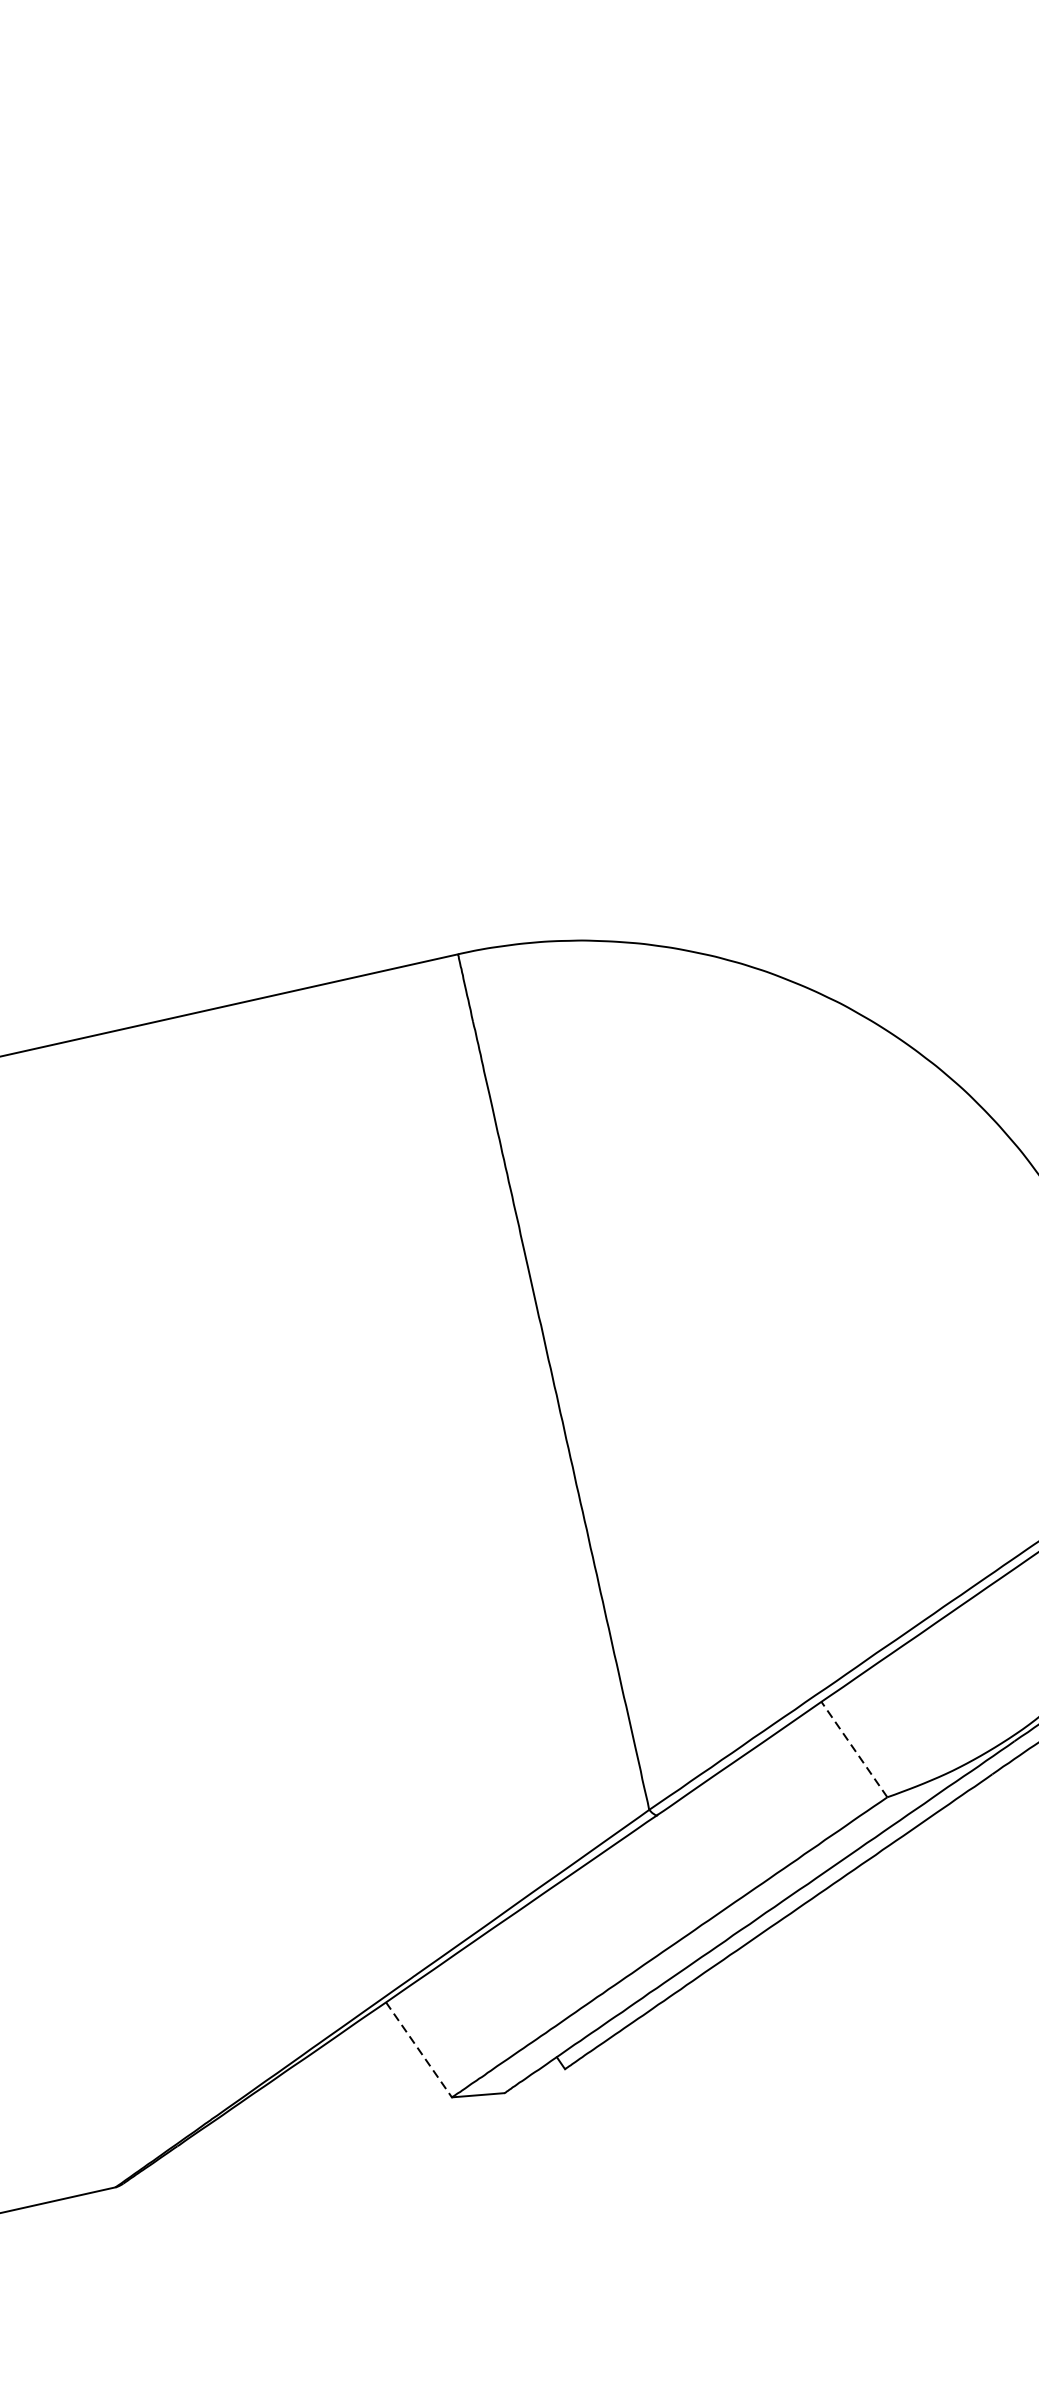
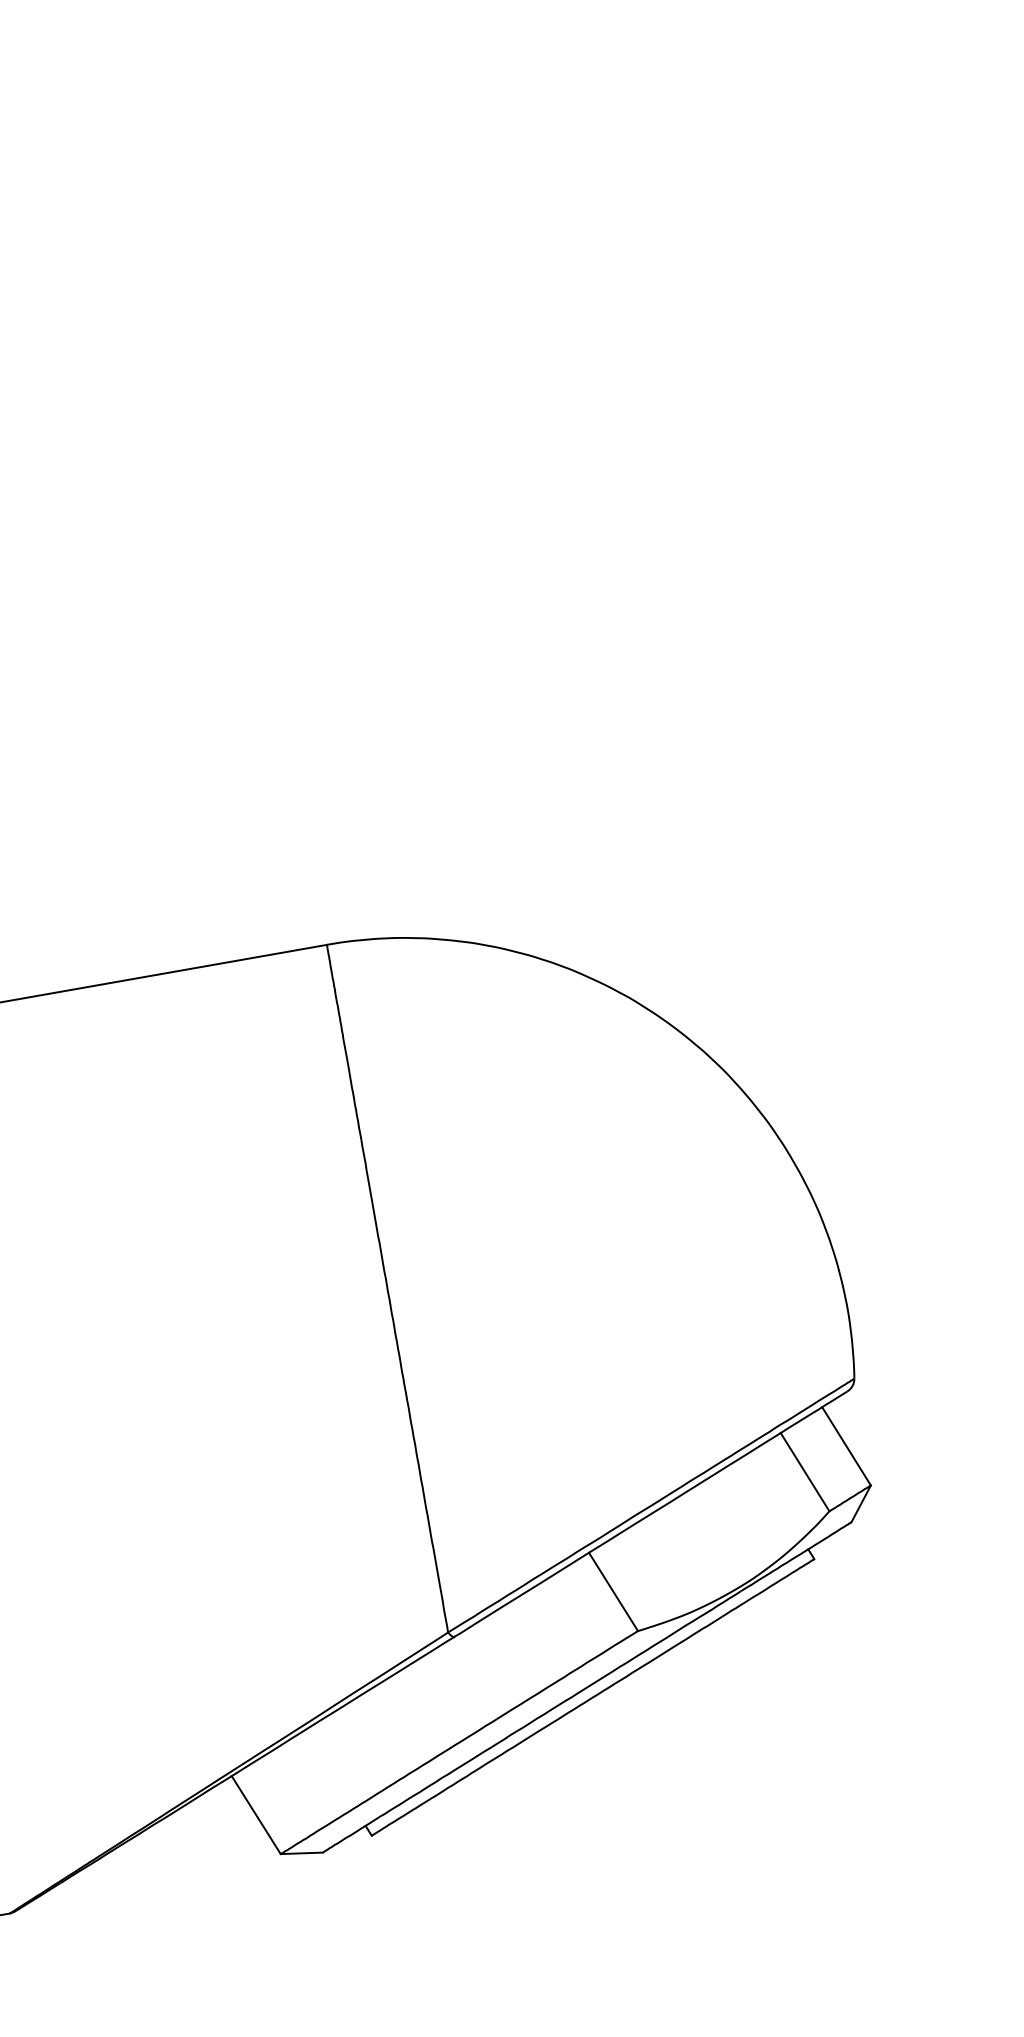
line: (854, 1749) -> (613, 1591), dashed -> solid
line: (419, 2050) -> (256, 1815), dashed -> solid

